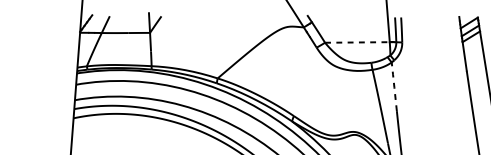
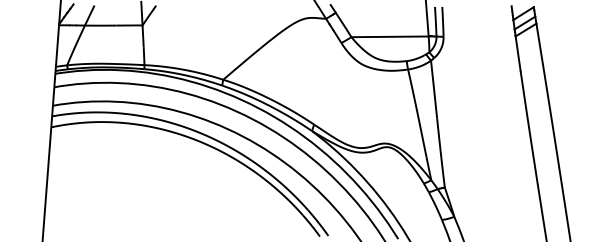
line: (357, 42) -> (390, 36), dashed -> solid
line: (394, 86) -> (434, 89), dashed -> solid

